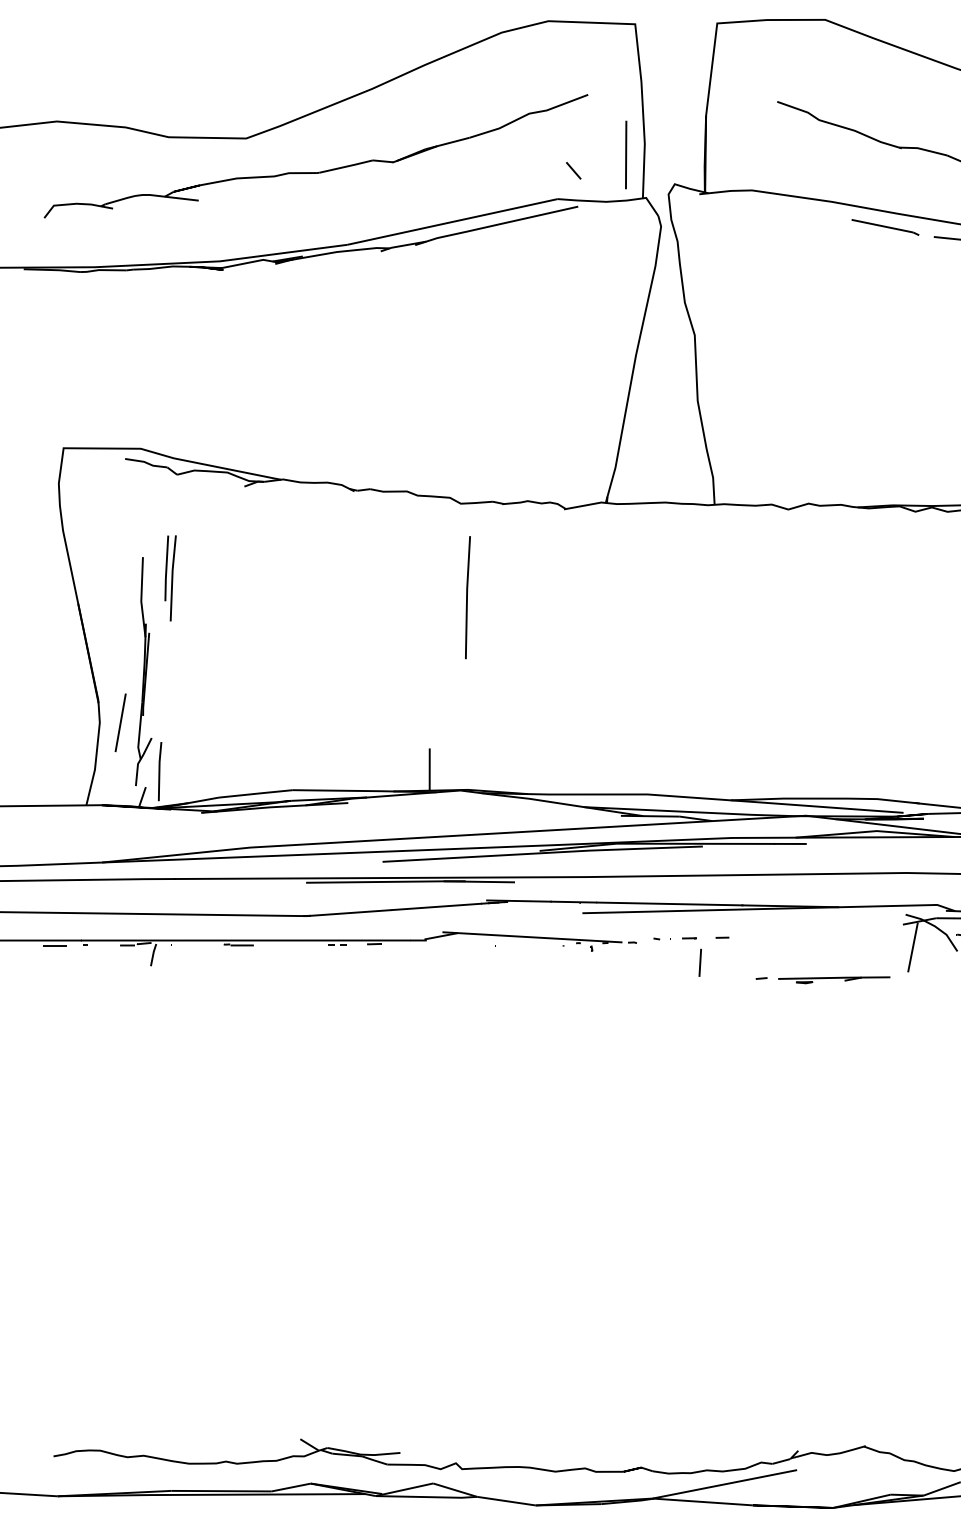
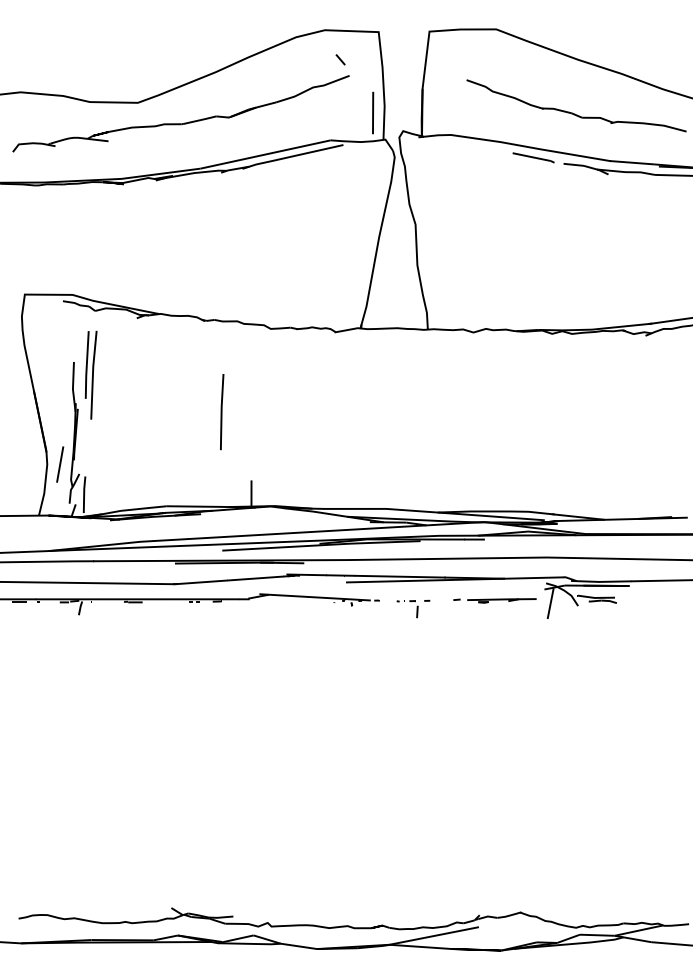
line: (573, 170) -> (340, 59), moved
part: (169, 577) -> (90, 374), size x1.67
line: (468, 598) -> (222, 412), moved
part: (691, 955) -> (413, 608), size x0.71
part: (822, 979) -> (494, 600), moved

